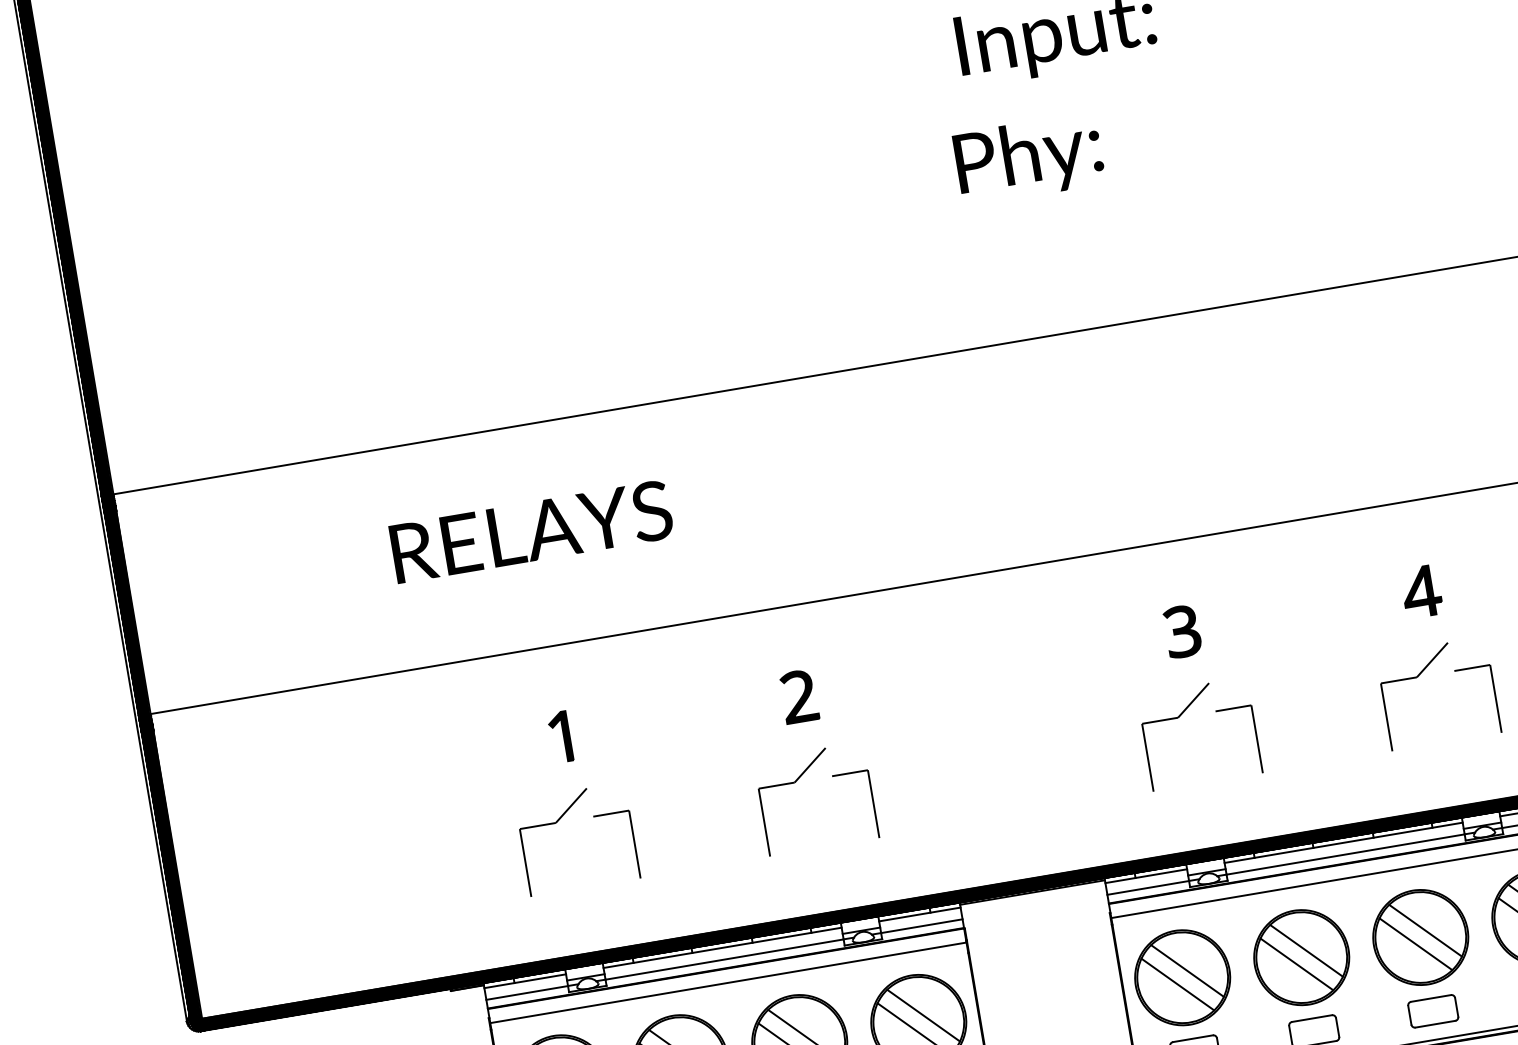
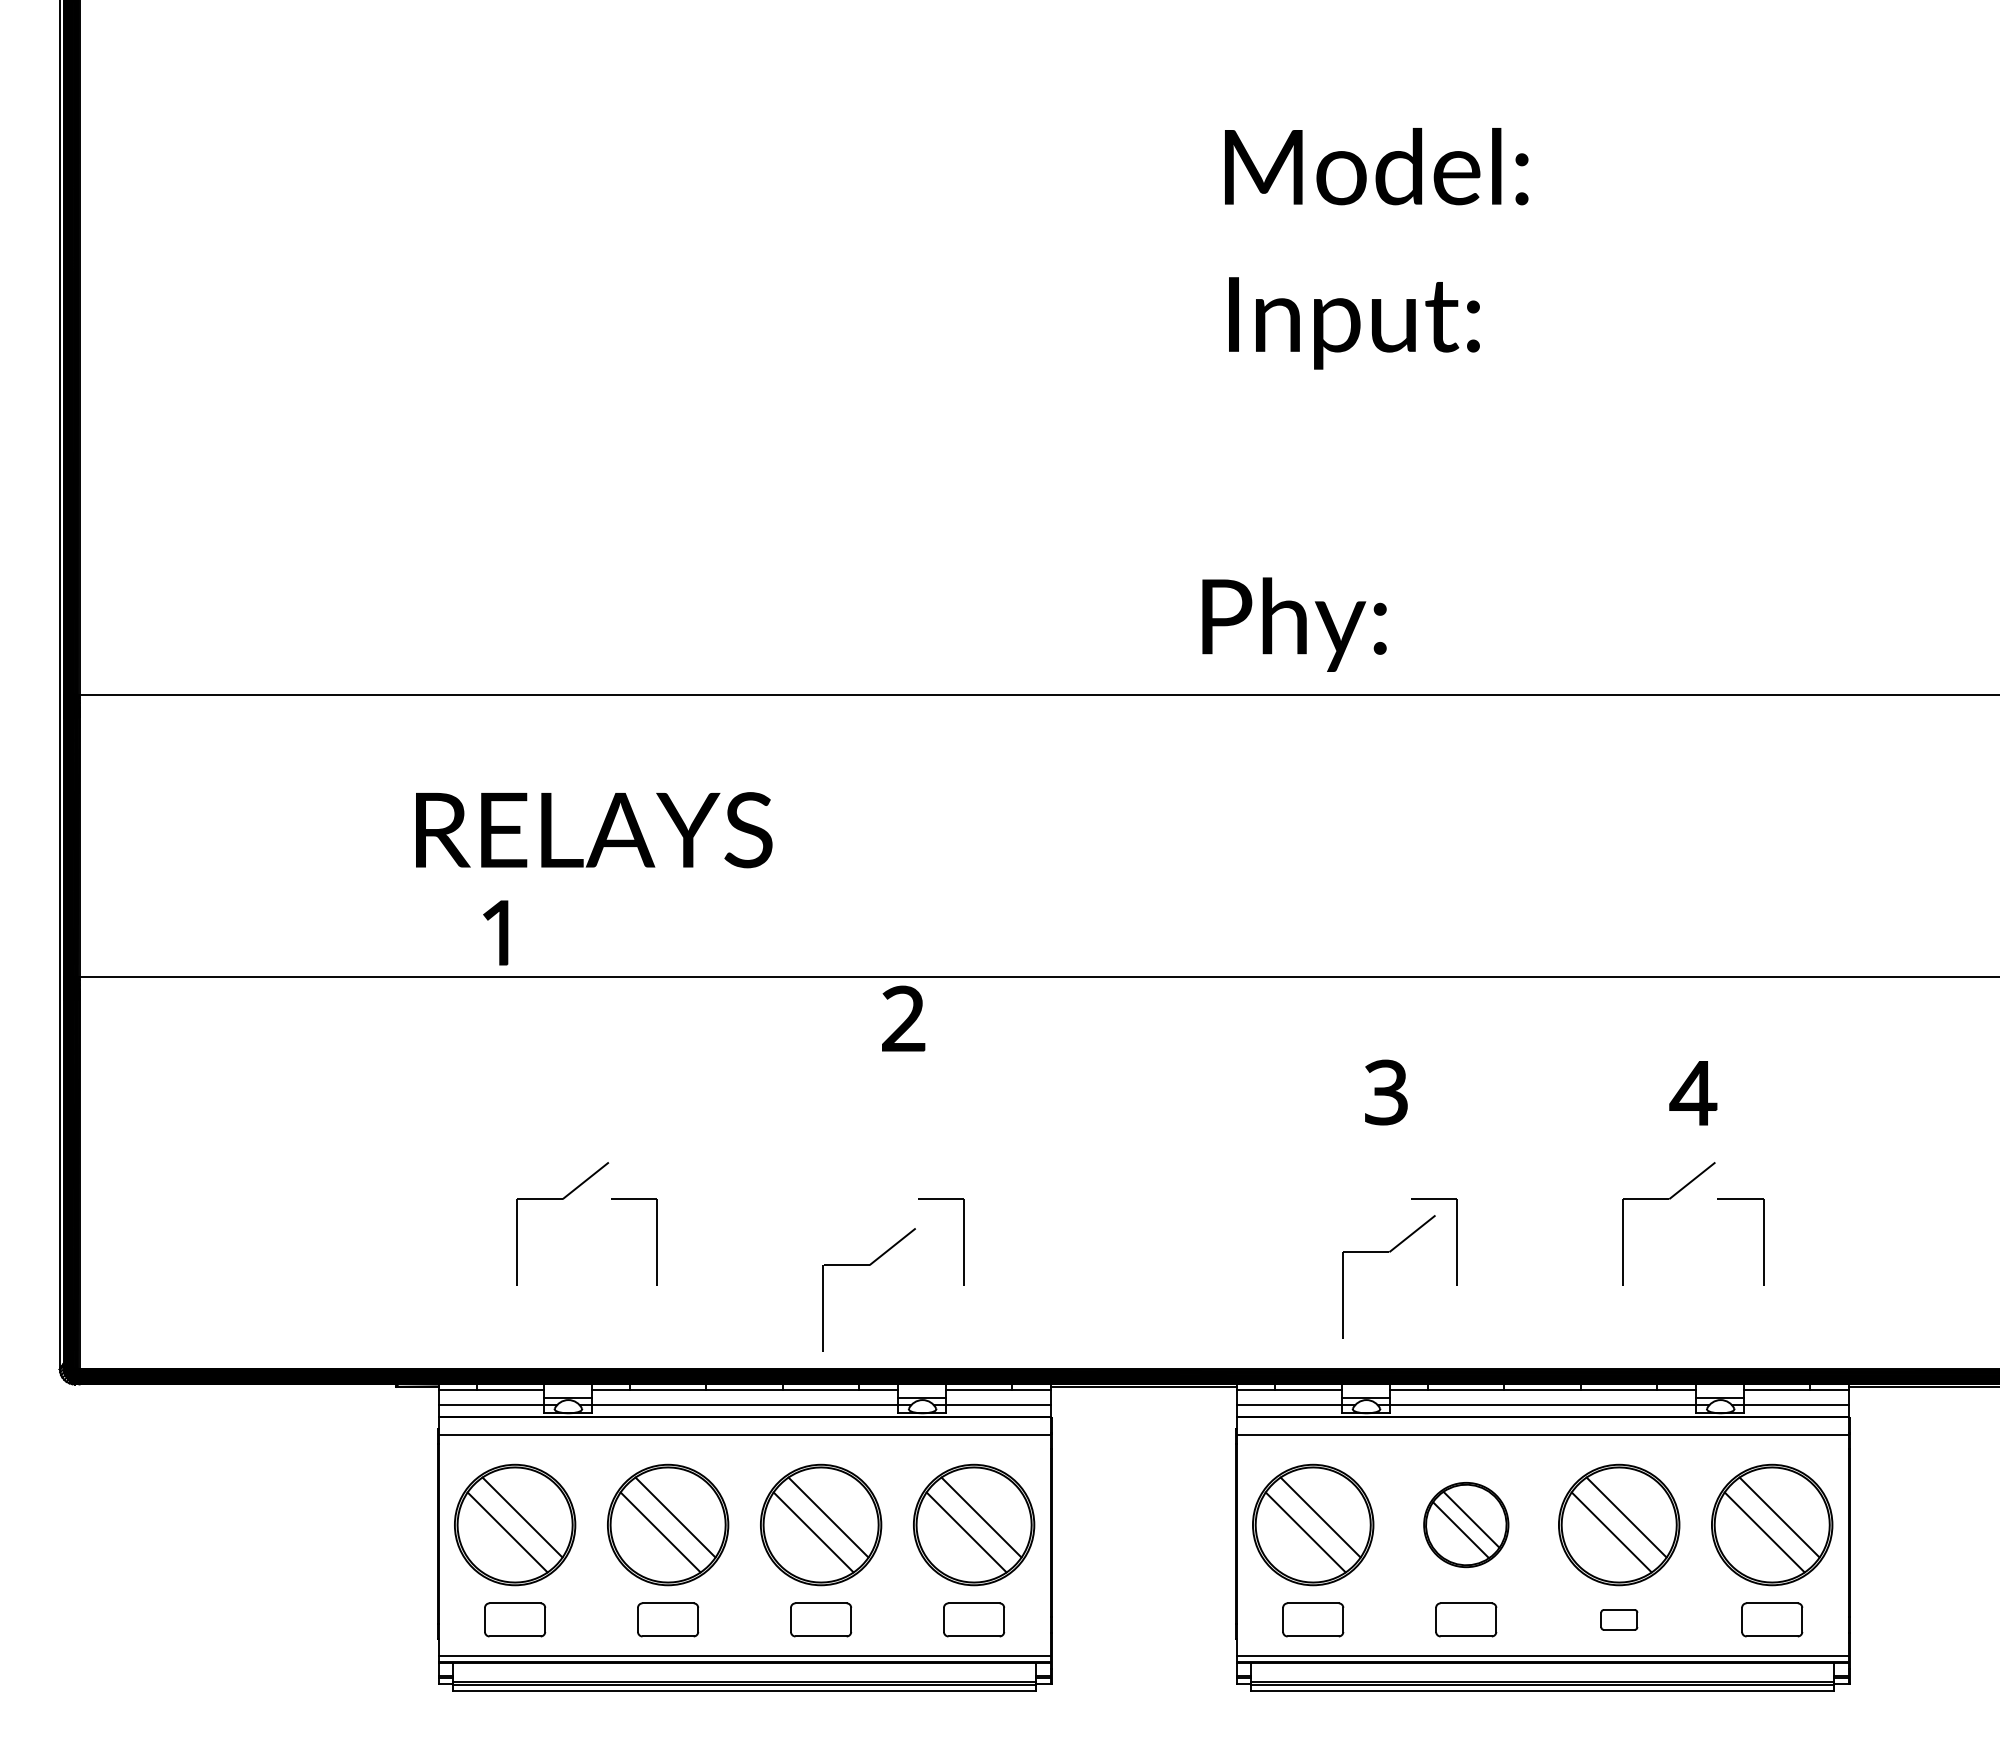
text: (1029, 158) -> (1294, 624), moved
part: (799, 696) -> (903, 1018), moved
part: (1177, 718) -> (1388, 1252), moved
part: (560, 736) -> (495, 932), moved
part: (793, 783) -> (868, 1265), moved
part: (1301, 957) -> (1466, 1524), size x0.7
part: (1433, 1010) -> (1619, 1619), size x0.6

